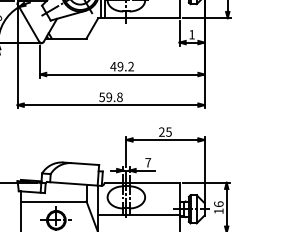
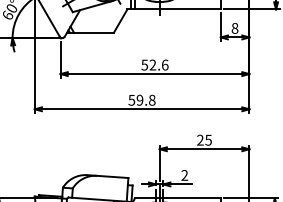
text: (191, 34) -> (234, 28), 1 -> 8
text: (122, 66) -> (155, 64), 49.2 -> 52.6
text: (148, 162) -> (185, 175), 7 -> 2

